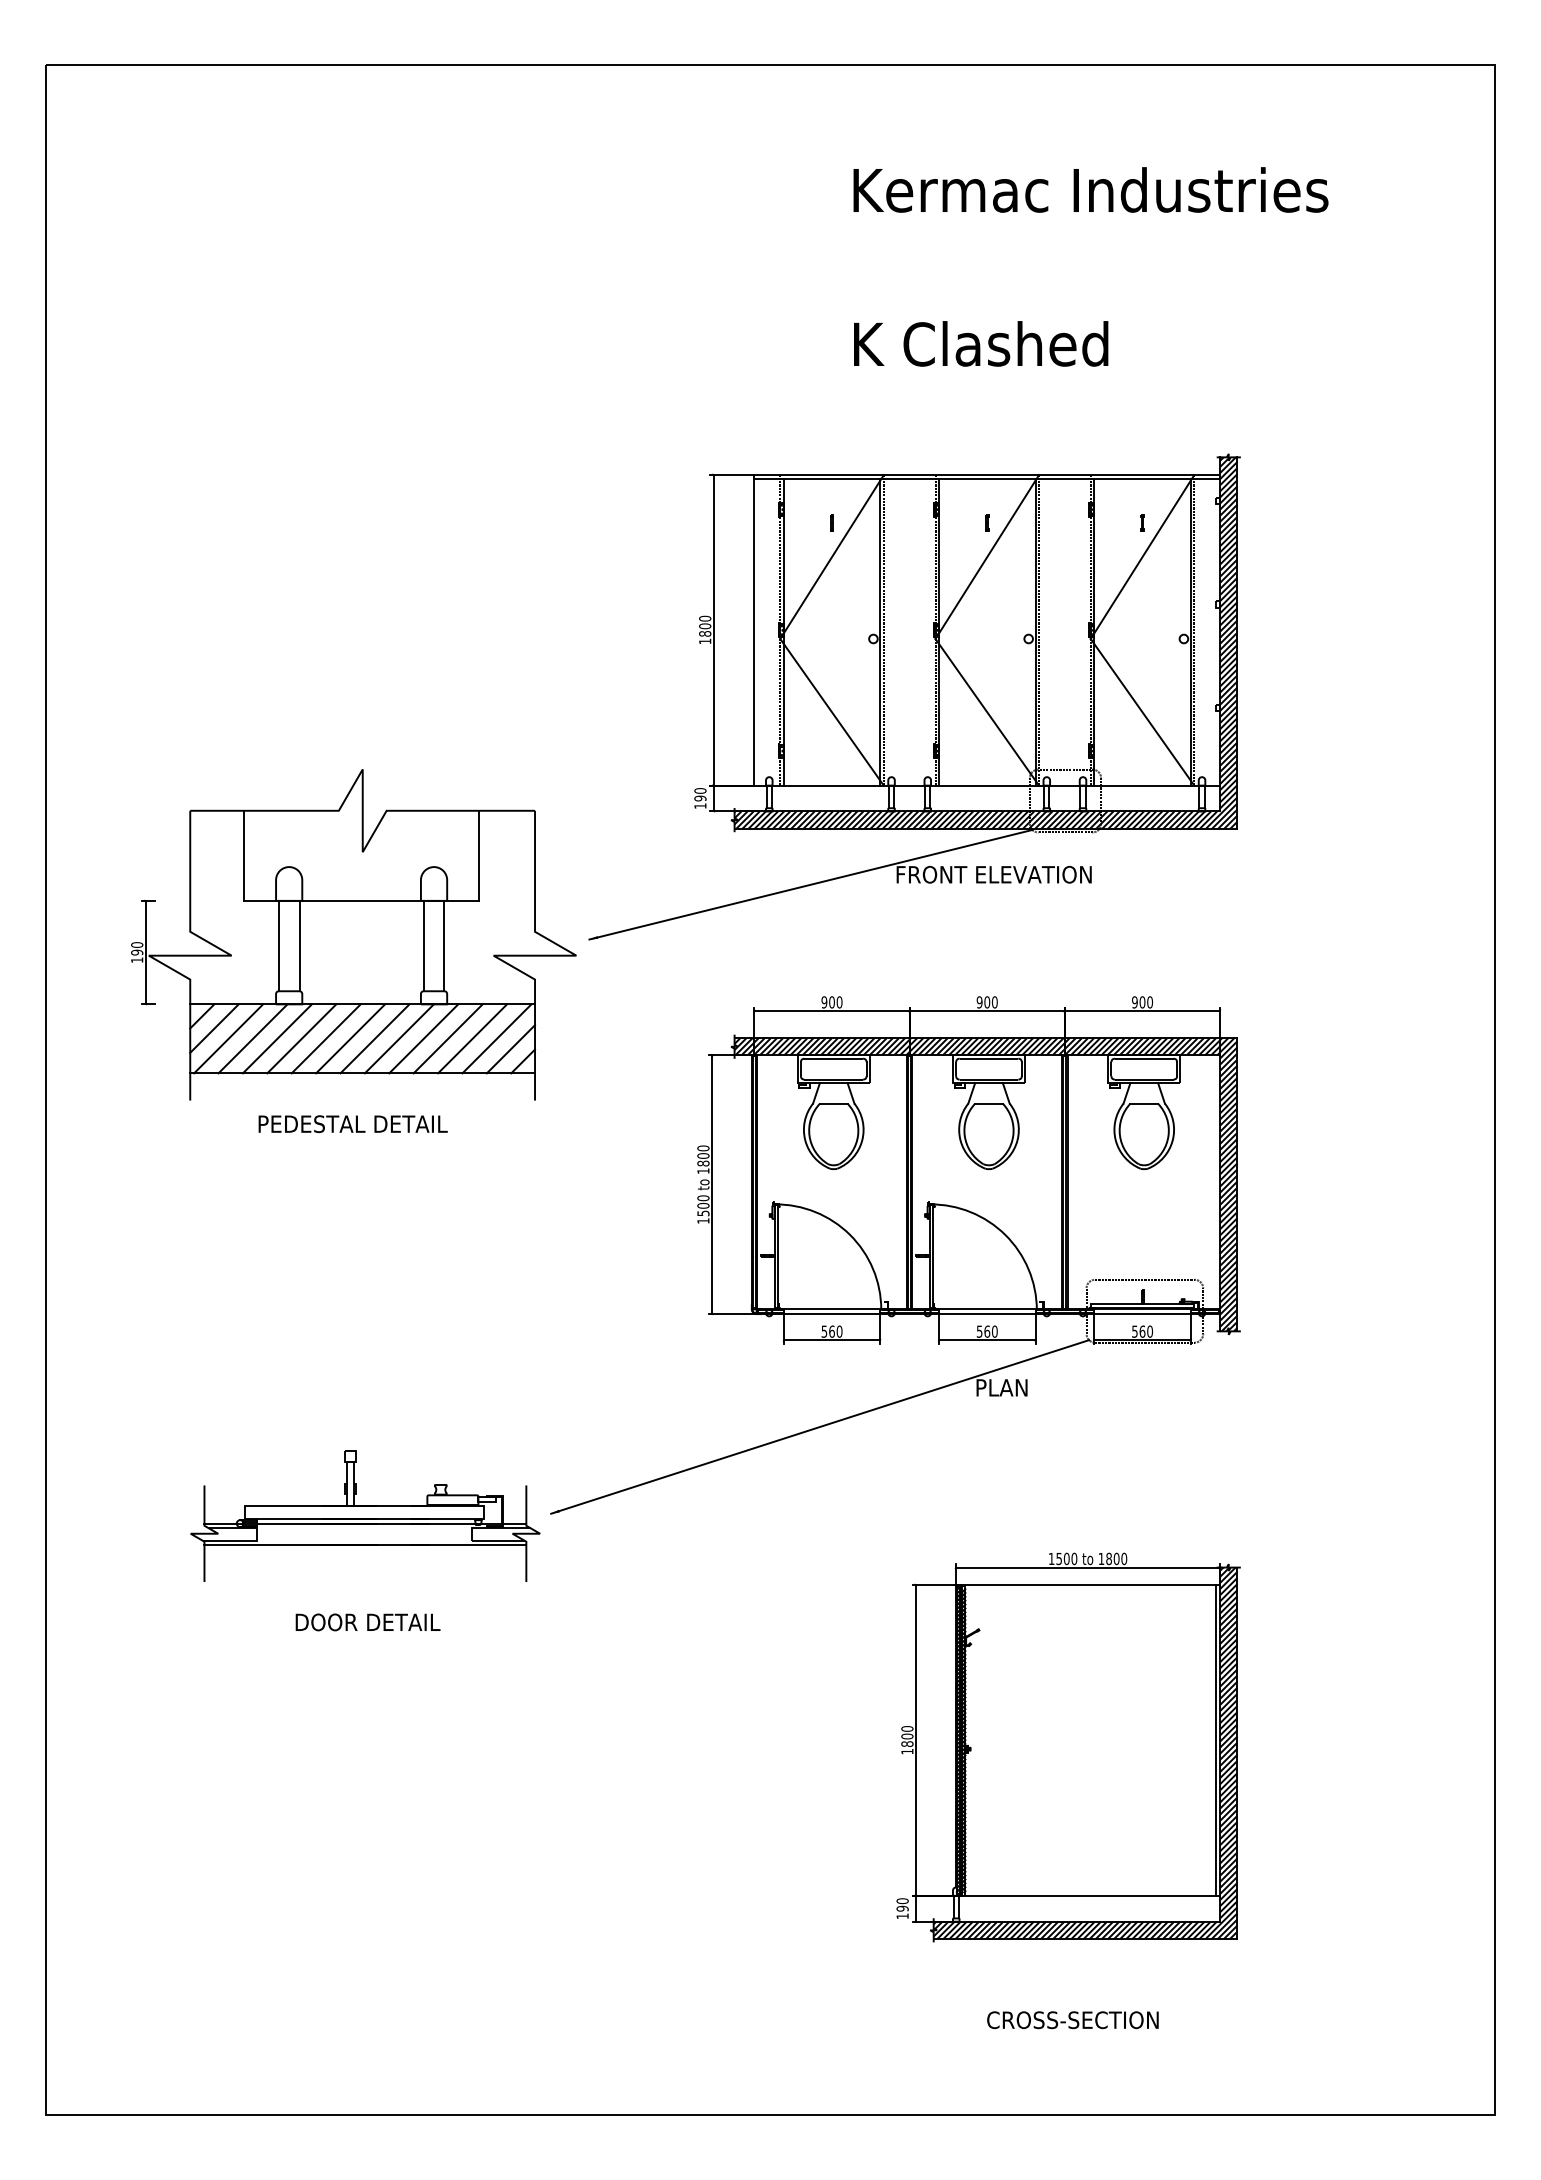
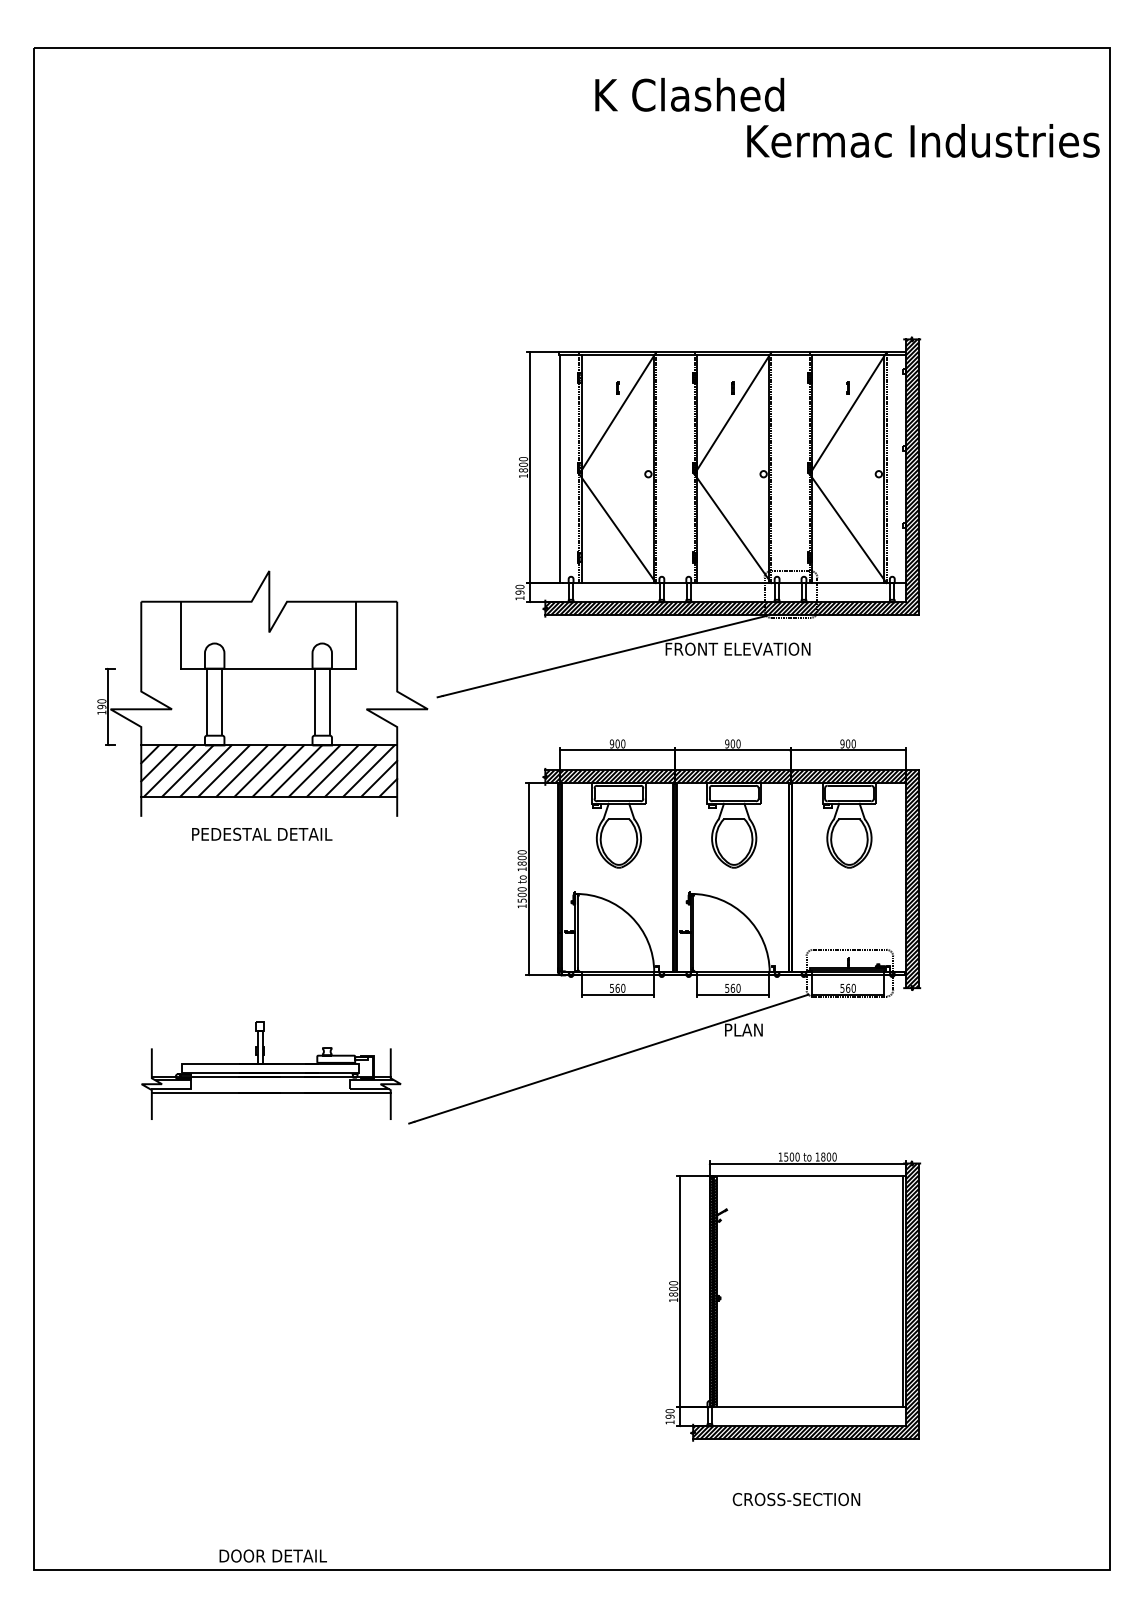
text: (1090, 189) -> (923, 140), moved
text: (981, 343) -> (690, 94), moved
part: (365, 1515) -> (271, 1070), moved
text: (367, 1622) -> (272, 1556), moved

